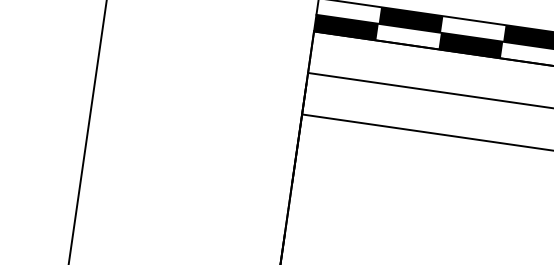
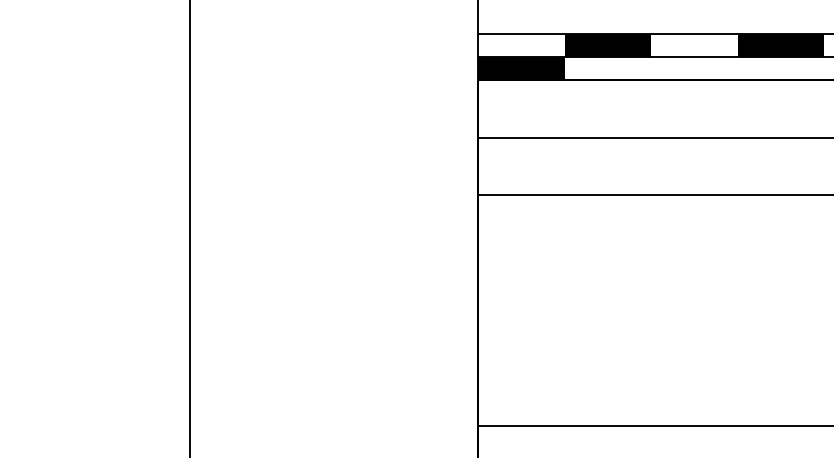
fill: (470, 45) -> (694, 68), removed

